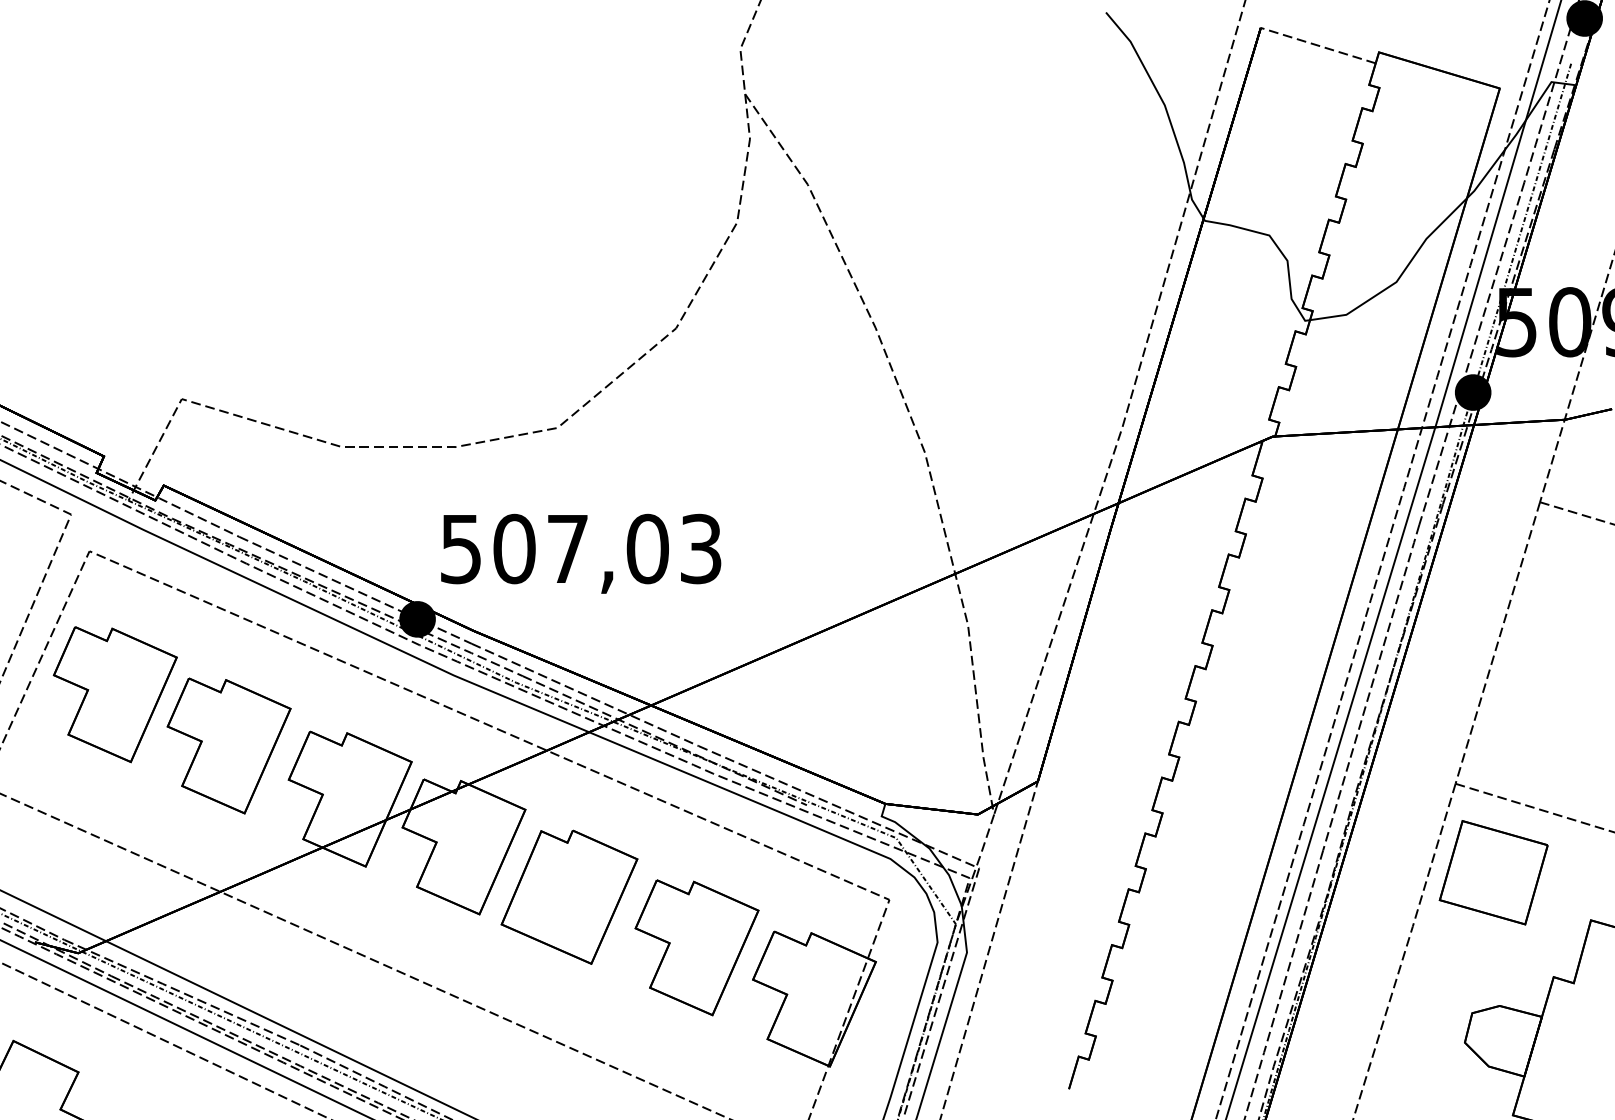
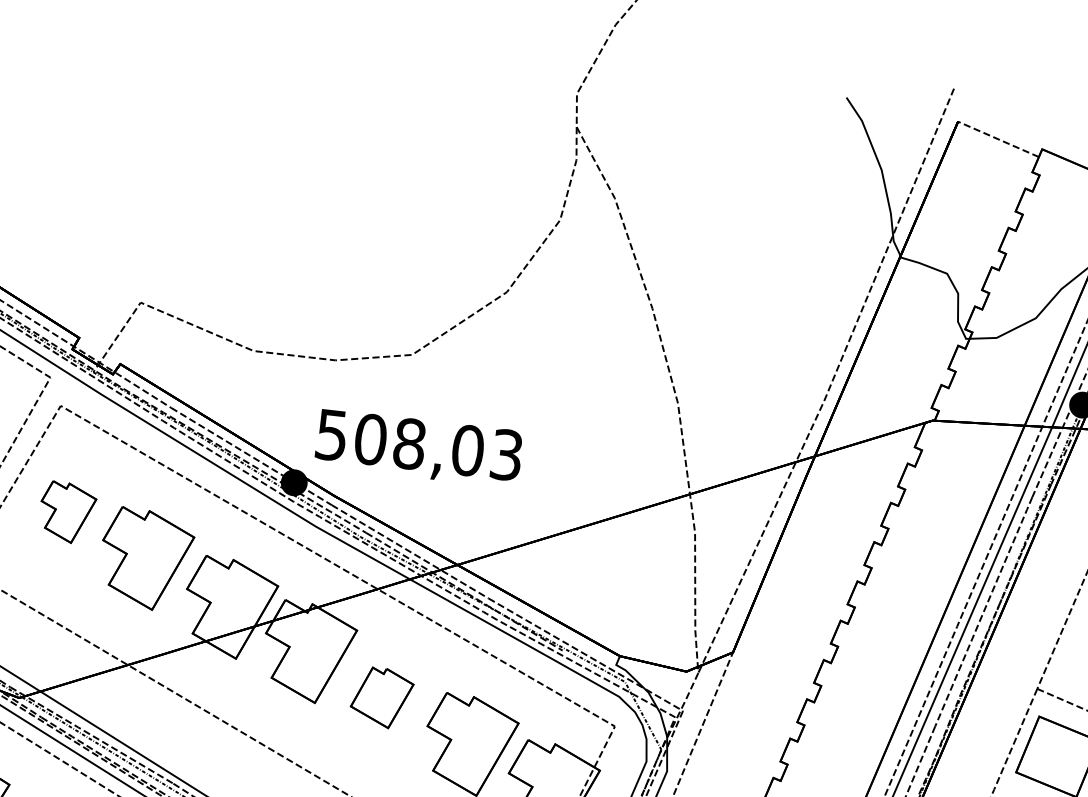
text: (567, 548) -> (409, 443), 507,03 -> 508,03
part: (114, 694) -> (67, 512), size x0.6
part: (569, 896) -> (382, 697), size x0.6

